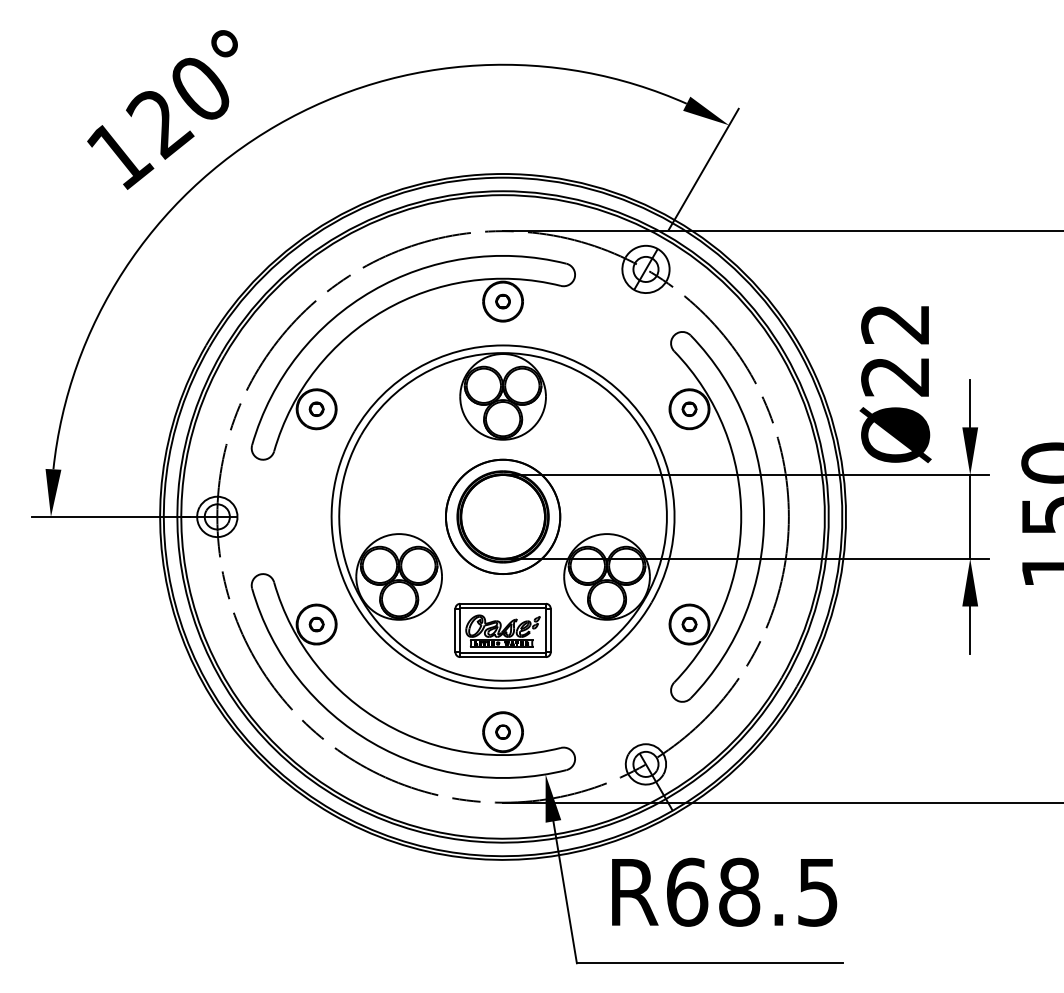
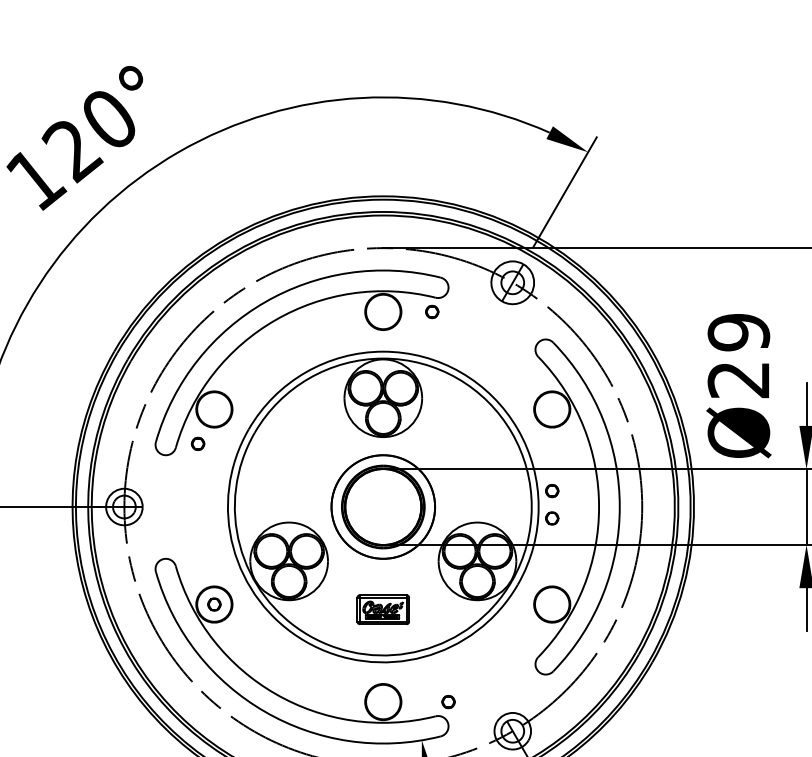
part: (502, 301) -> (431, 311), moved
text: (895, 324) -> (738, 332), Ø22 -> Ø29
part: (316, 408) -> (197, 443), moved
part: (689, 408) -> (552, 490), moved
part: (689, 624) -> (552, 518), moved
part: (502, 629) -> (382, 609), size x0.6
part: (502, 731) -> (448, 701), moved

